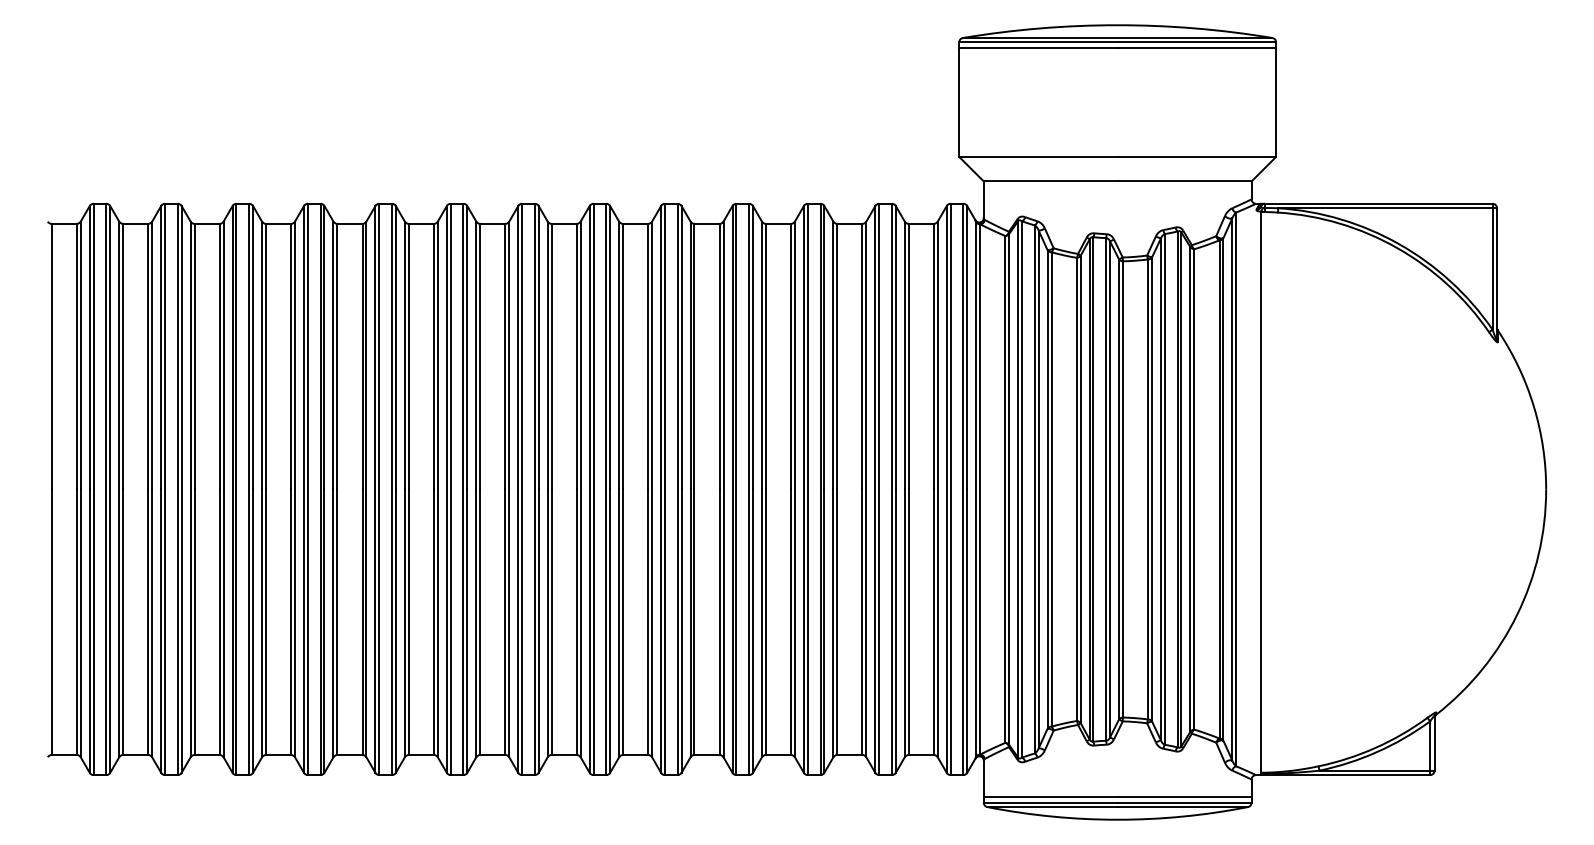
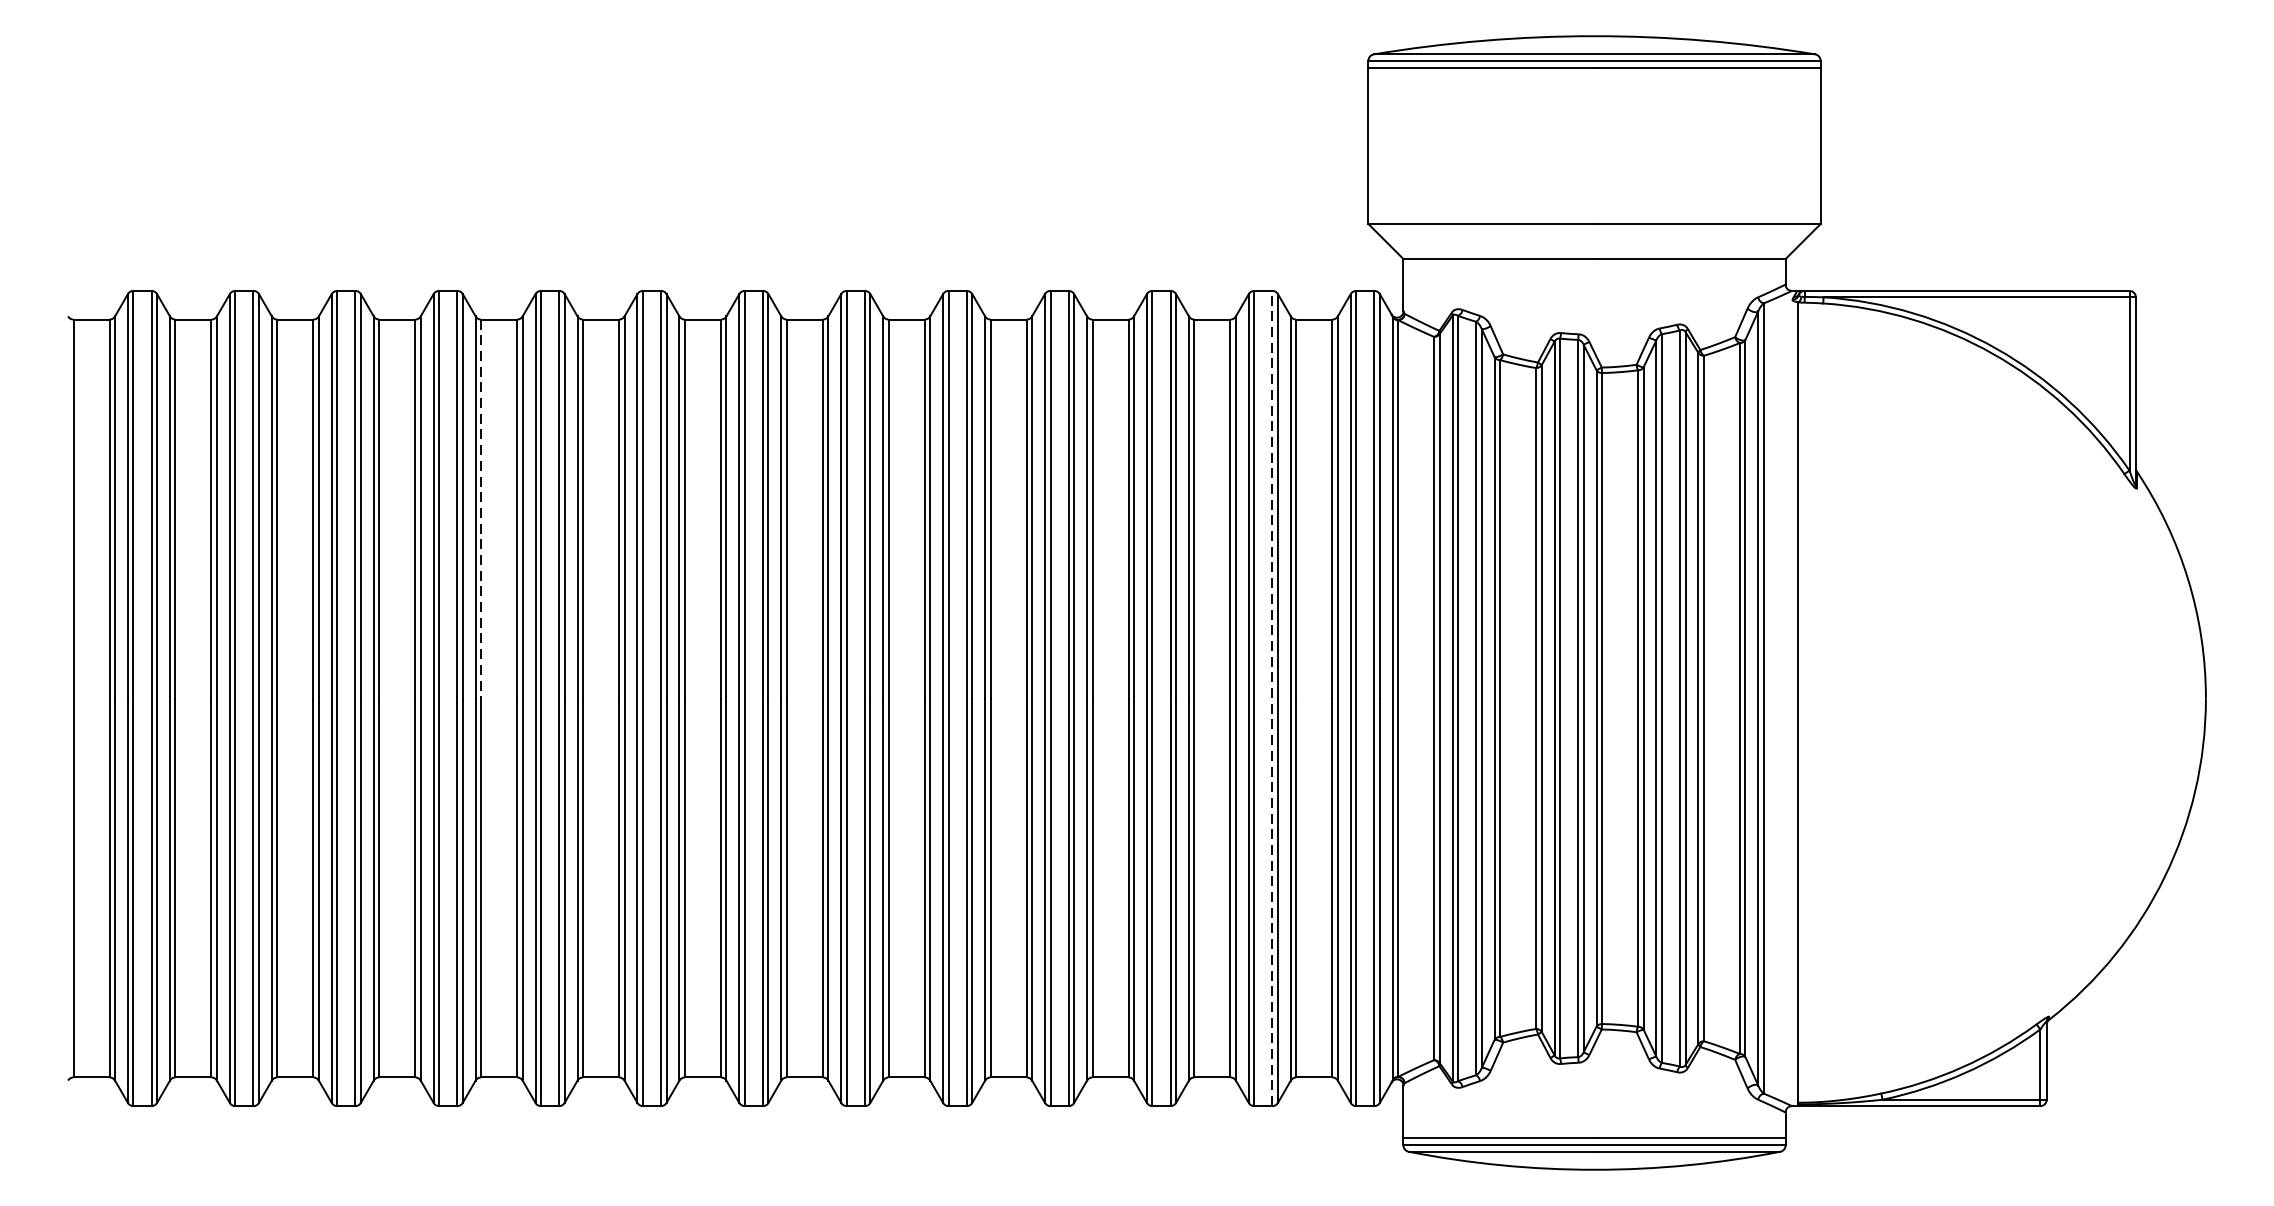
line: (337, 356) -> (481, 508), solid -> dashed
line: (891, 489) -> (1271, 698), solid -> dashed

